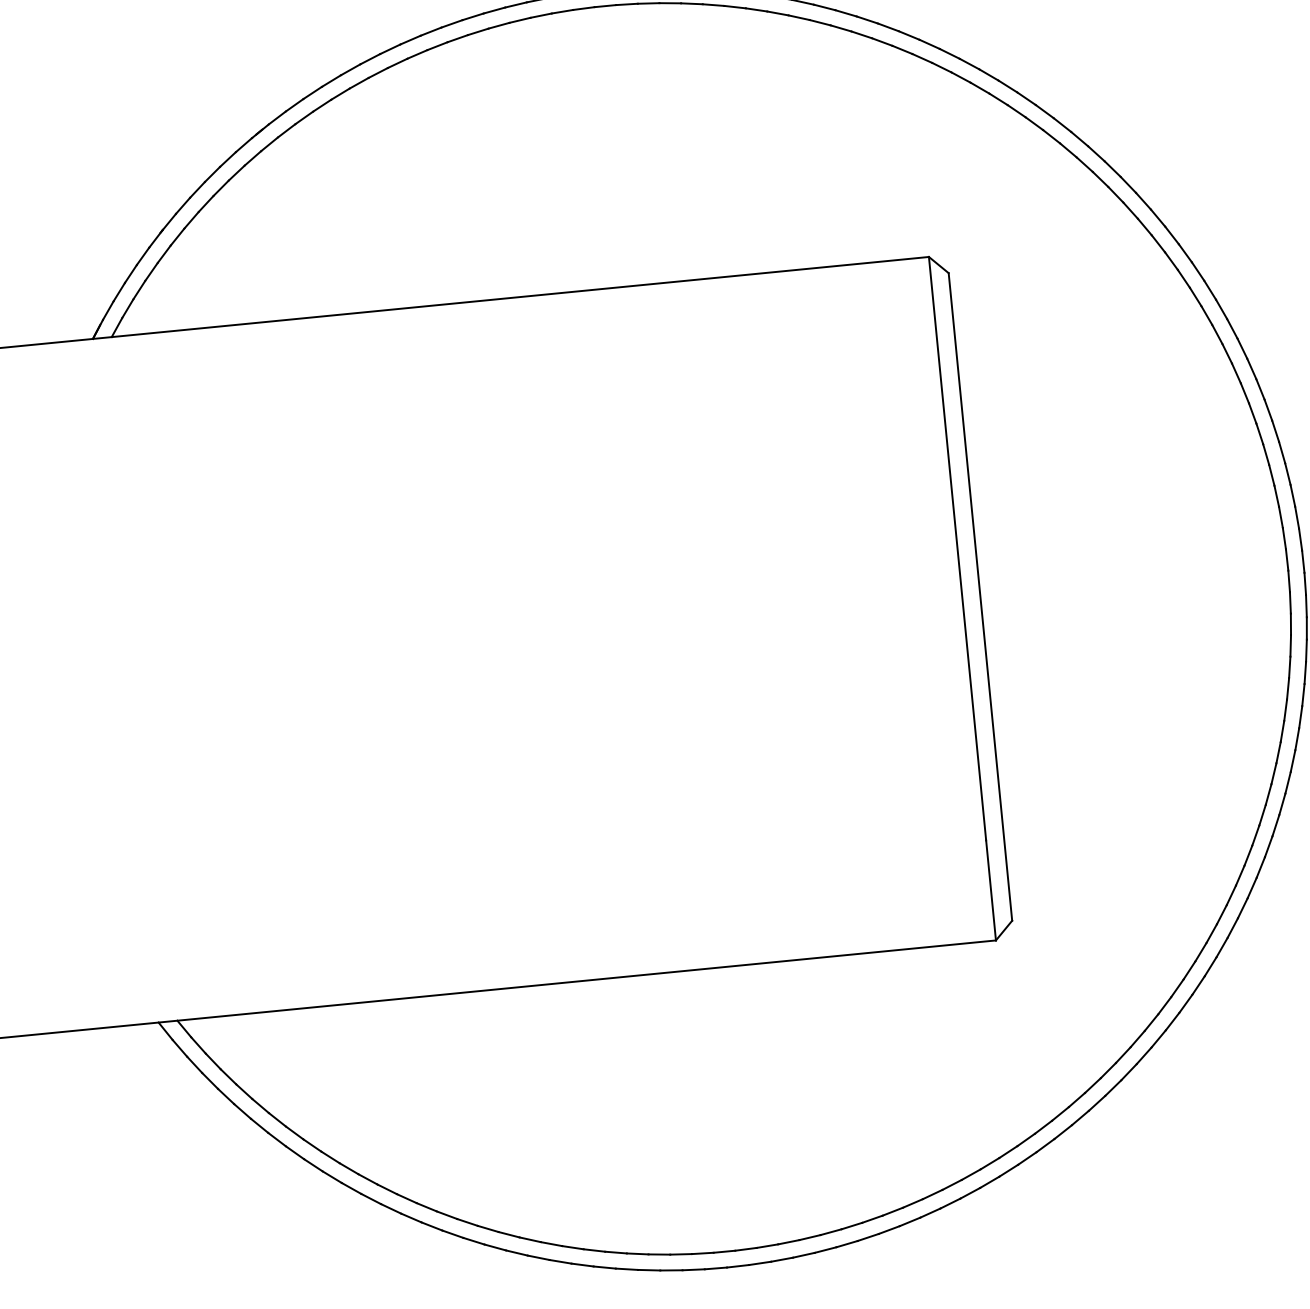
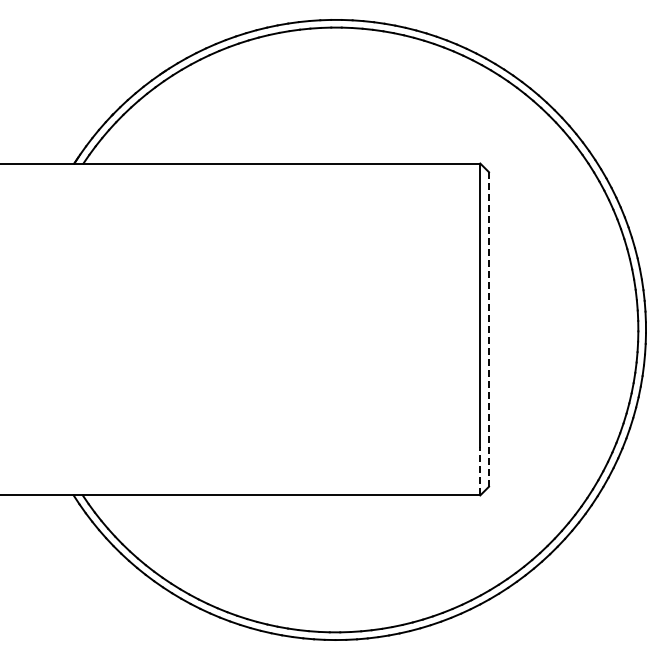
line: (981, 596) -> (489, 329), solid -> dashed
line: (991, 889) -> (480, 470), solid -> dashed

